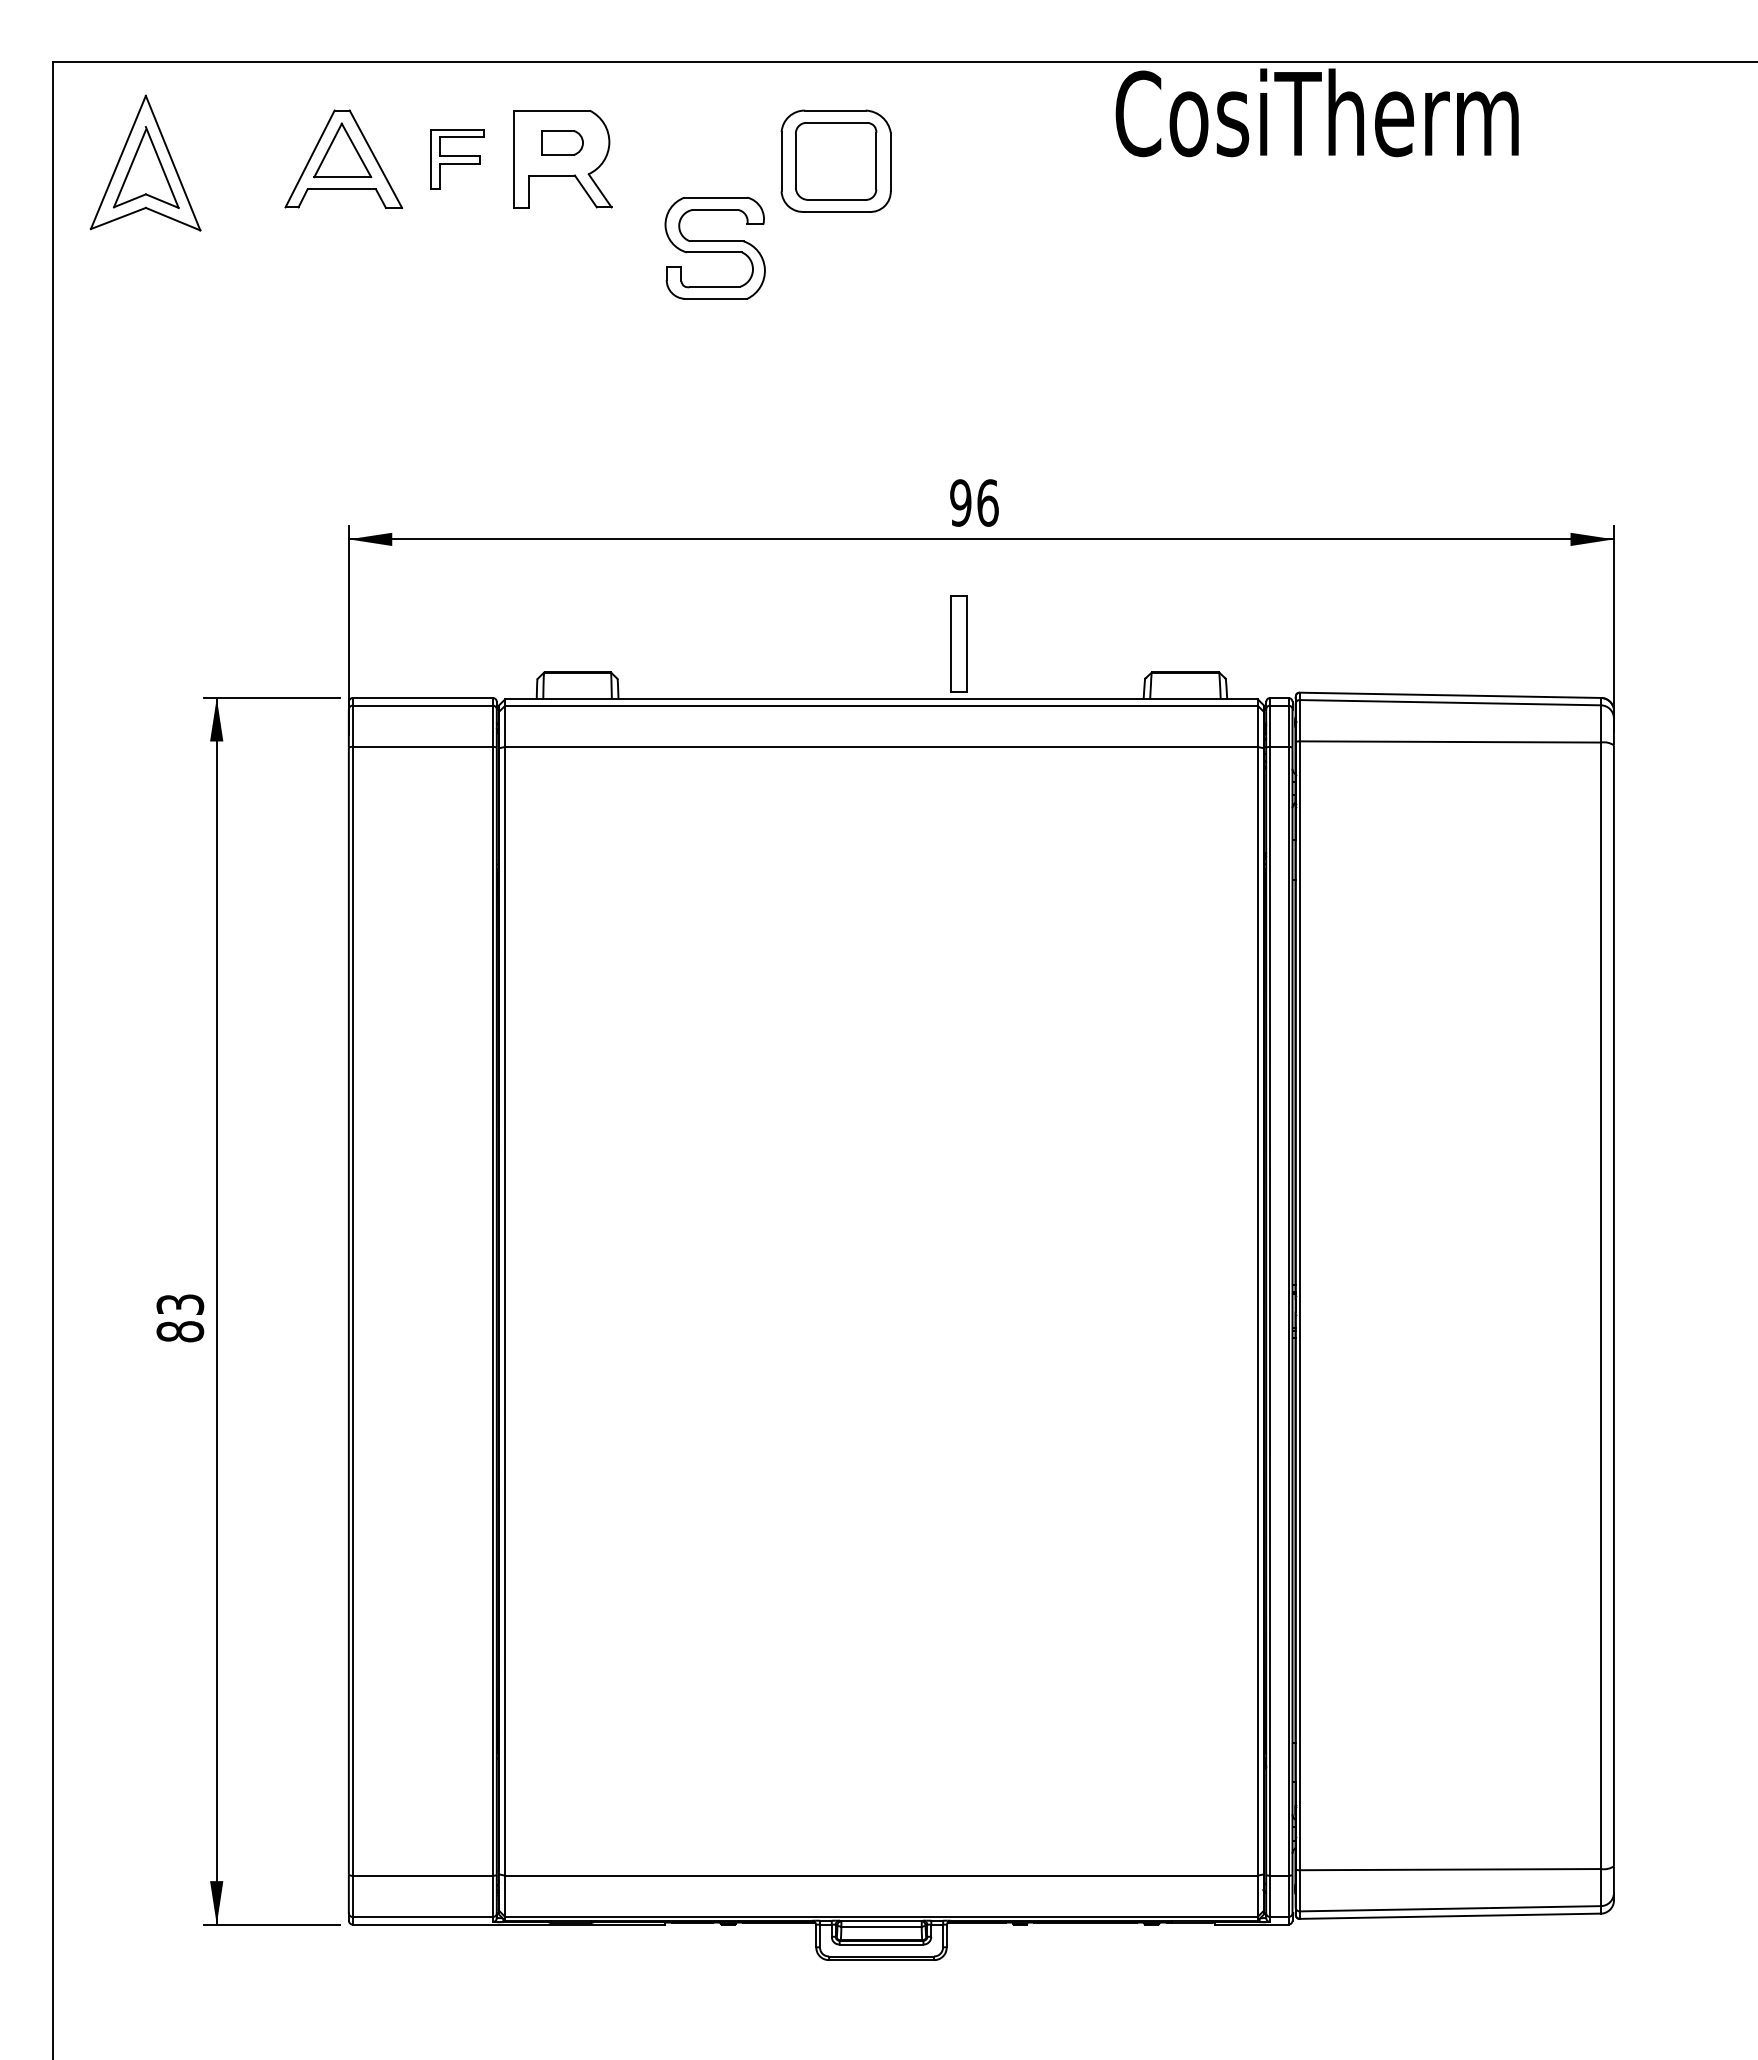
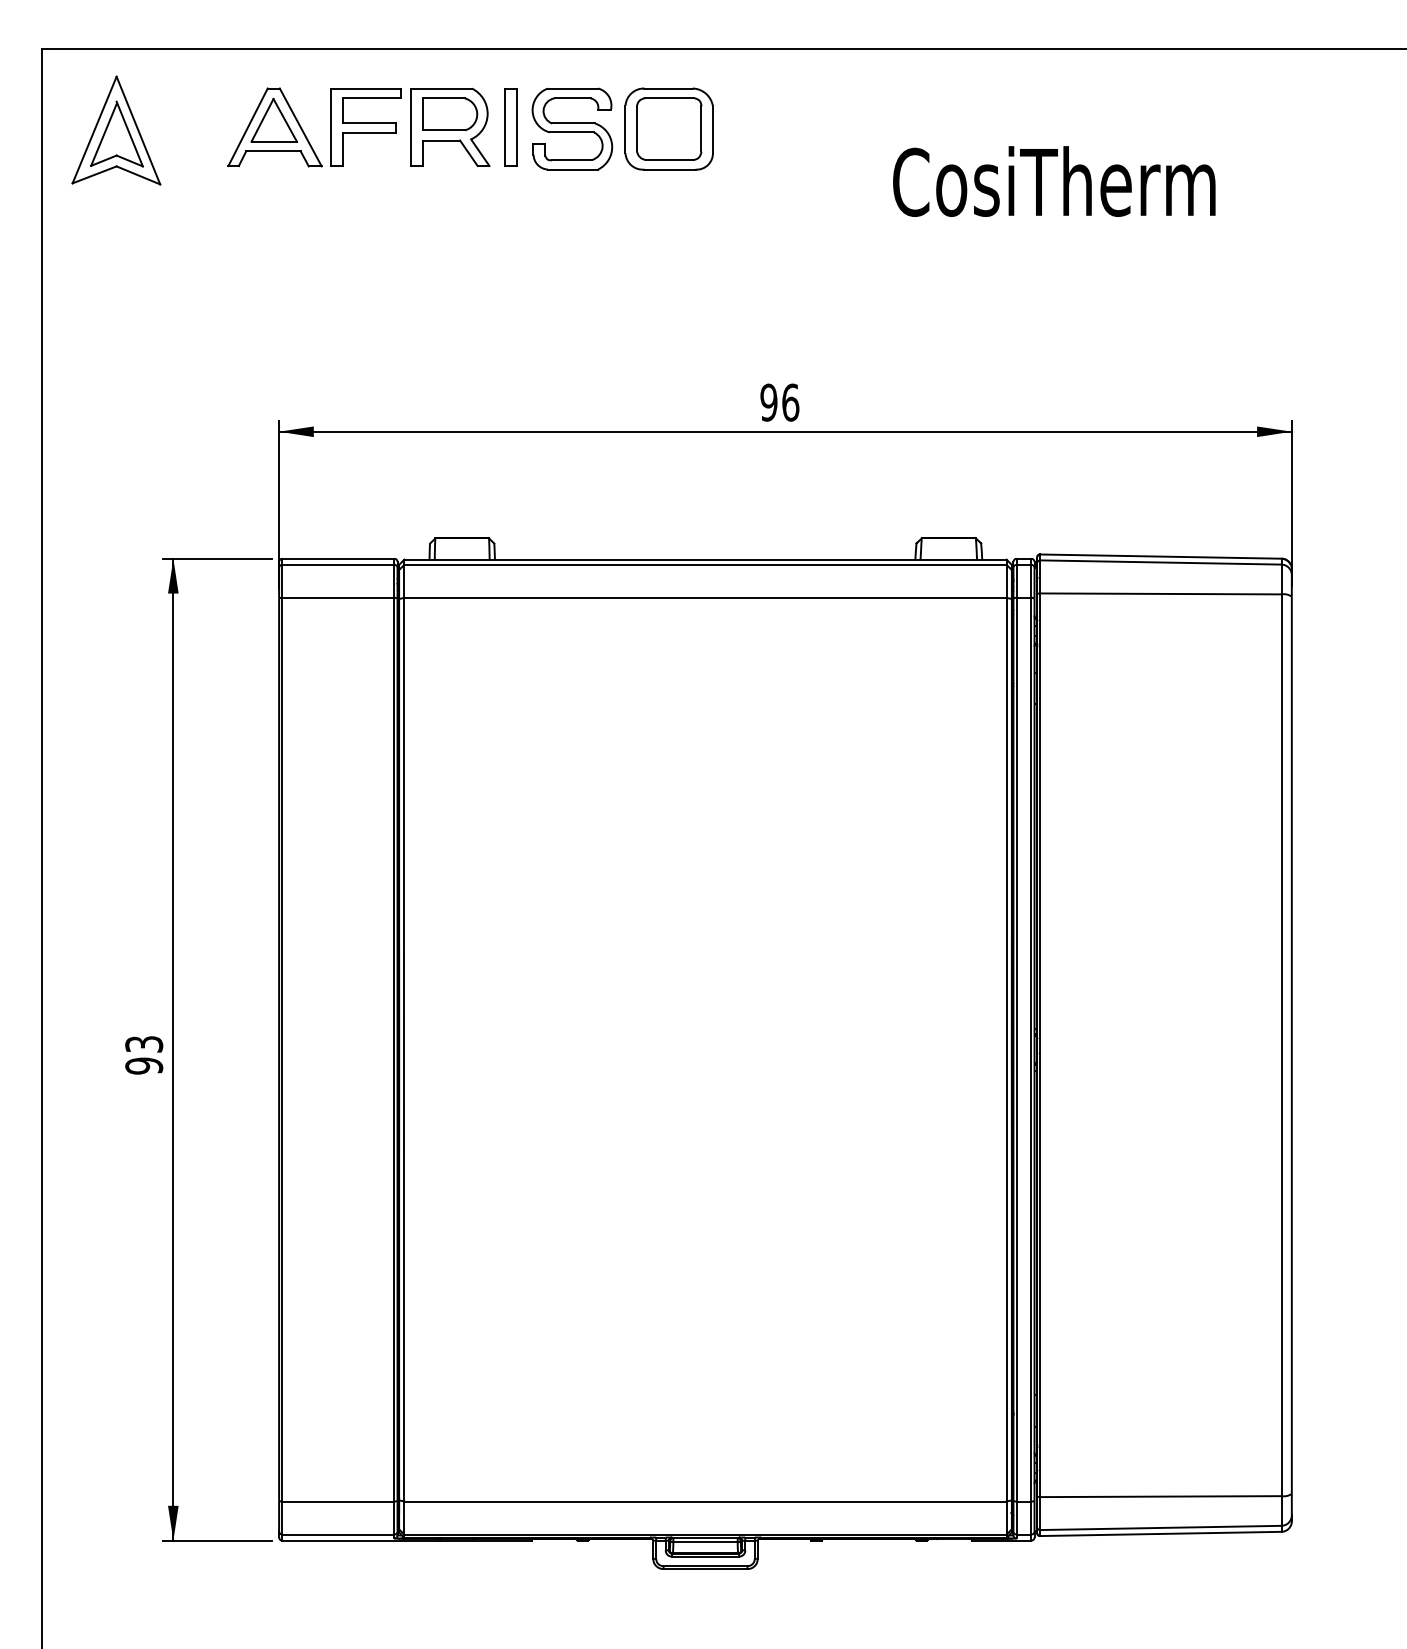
text: (1316, 112) -> (1053, 181), moved
part: (562, 142) -> (450, 114), size x1.67
part: (457, 159) -> (366, 127), size x1.67
part: (714, 247) -> (571, 128), moved
part: (958, 643) -> (510, 126), moved
text: (180, 1331) -> (144, 1065), 83 -> 93

